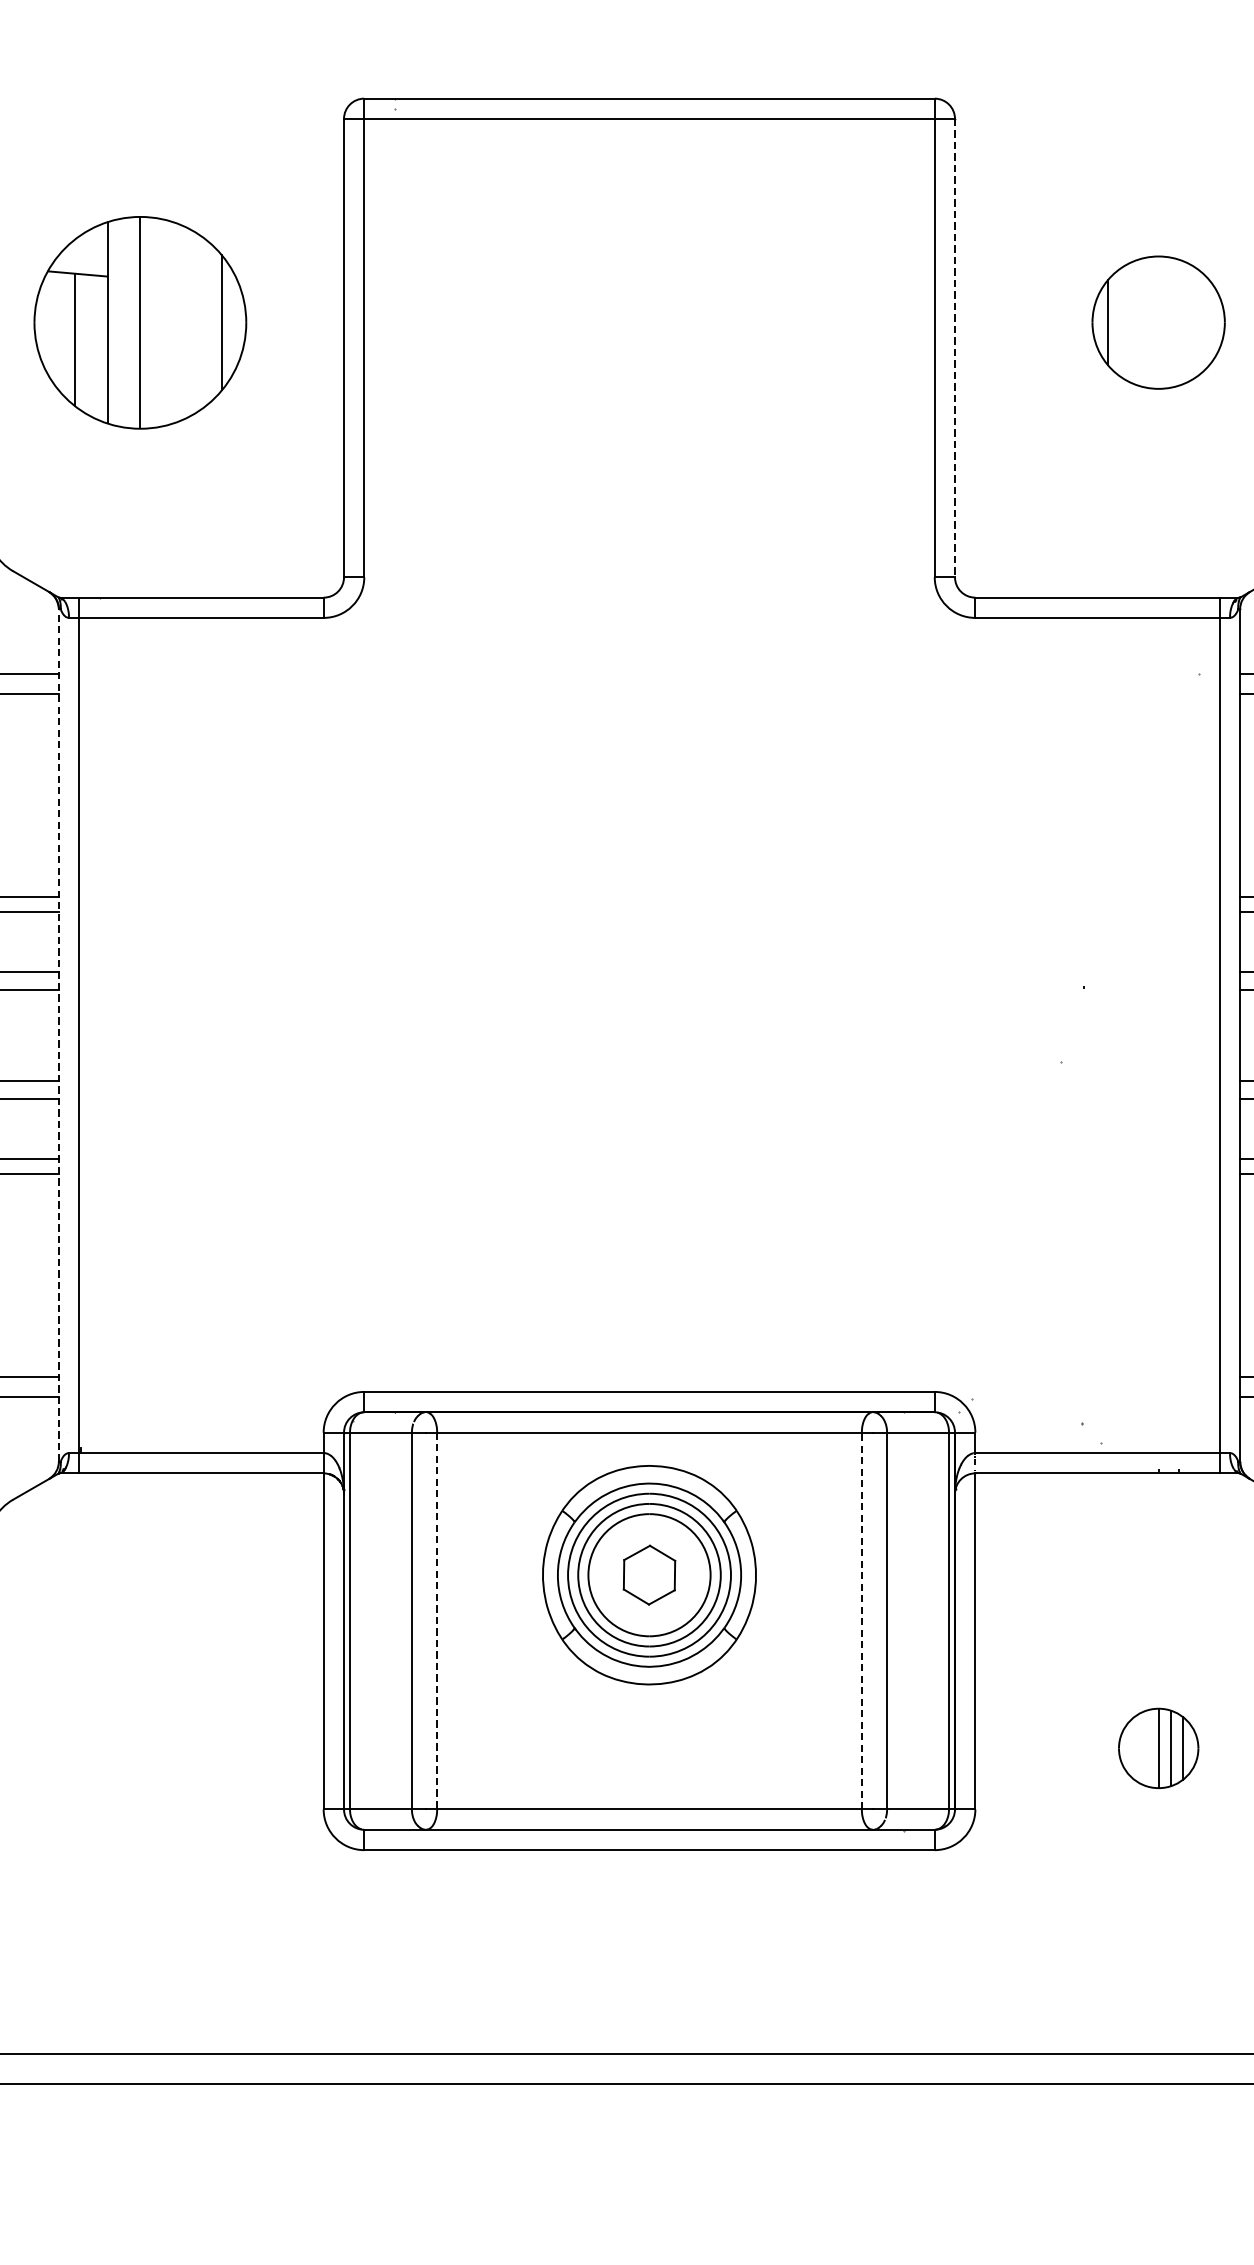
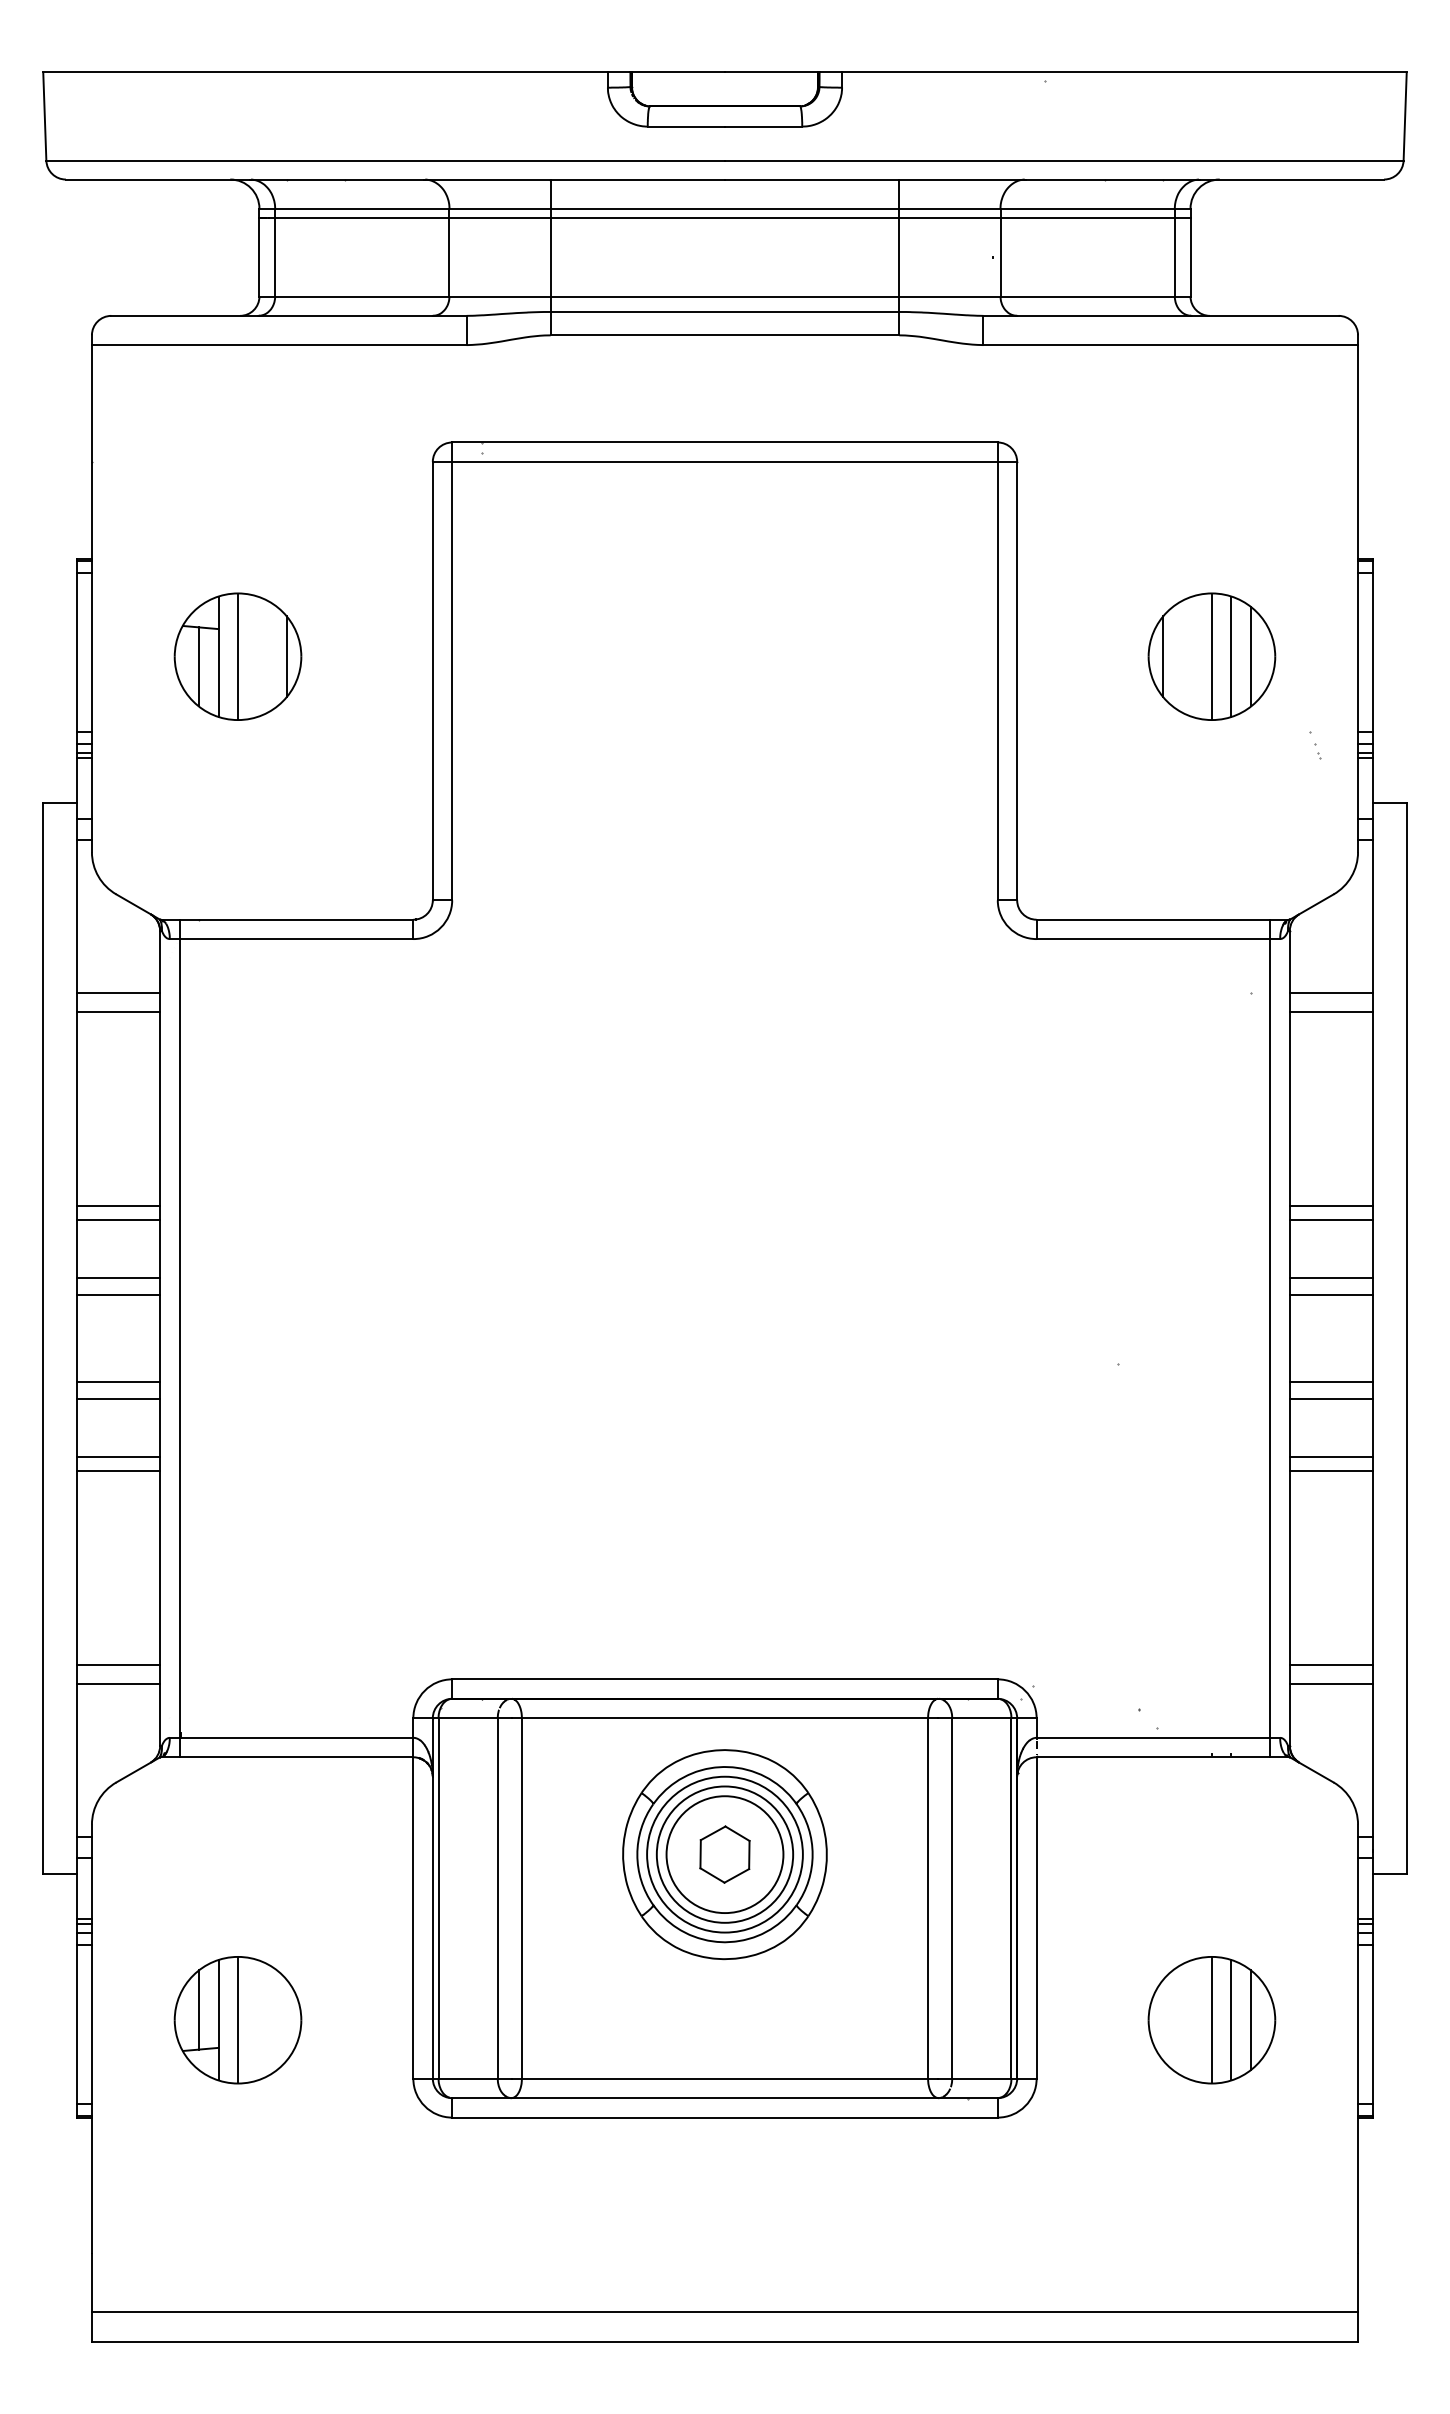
part: (139, 322) -> (237, 656), size x0.62
line: (1158, 322) -> (1211, 656), added
line: (1179, 322) -> (1231, 656), added
line: (1198, 322) -> (1250, 656), added
line: (955, 348) -> (1017, 681), dashed -> solid
line: (59, 1035) -> (160, 1338), dashed -> solid
line: (862, 1620) -> (928, 1897), dashed -> solid
line: (436, 1621) -> (521, 1898), dashed -> solid
part: (139, 1748) -> (237, 2020), added
part: (1158, 1748) -> (1211, 2020), size x1.67

